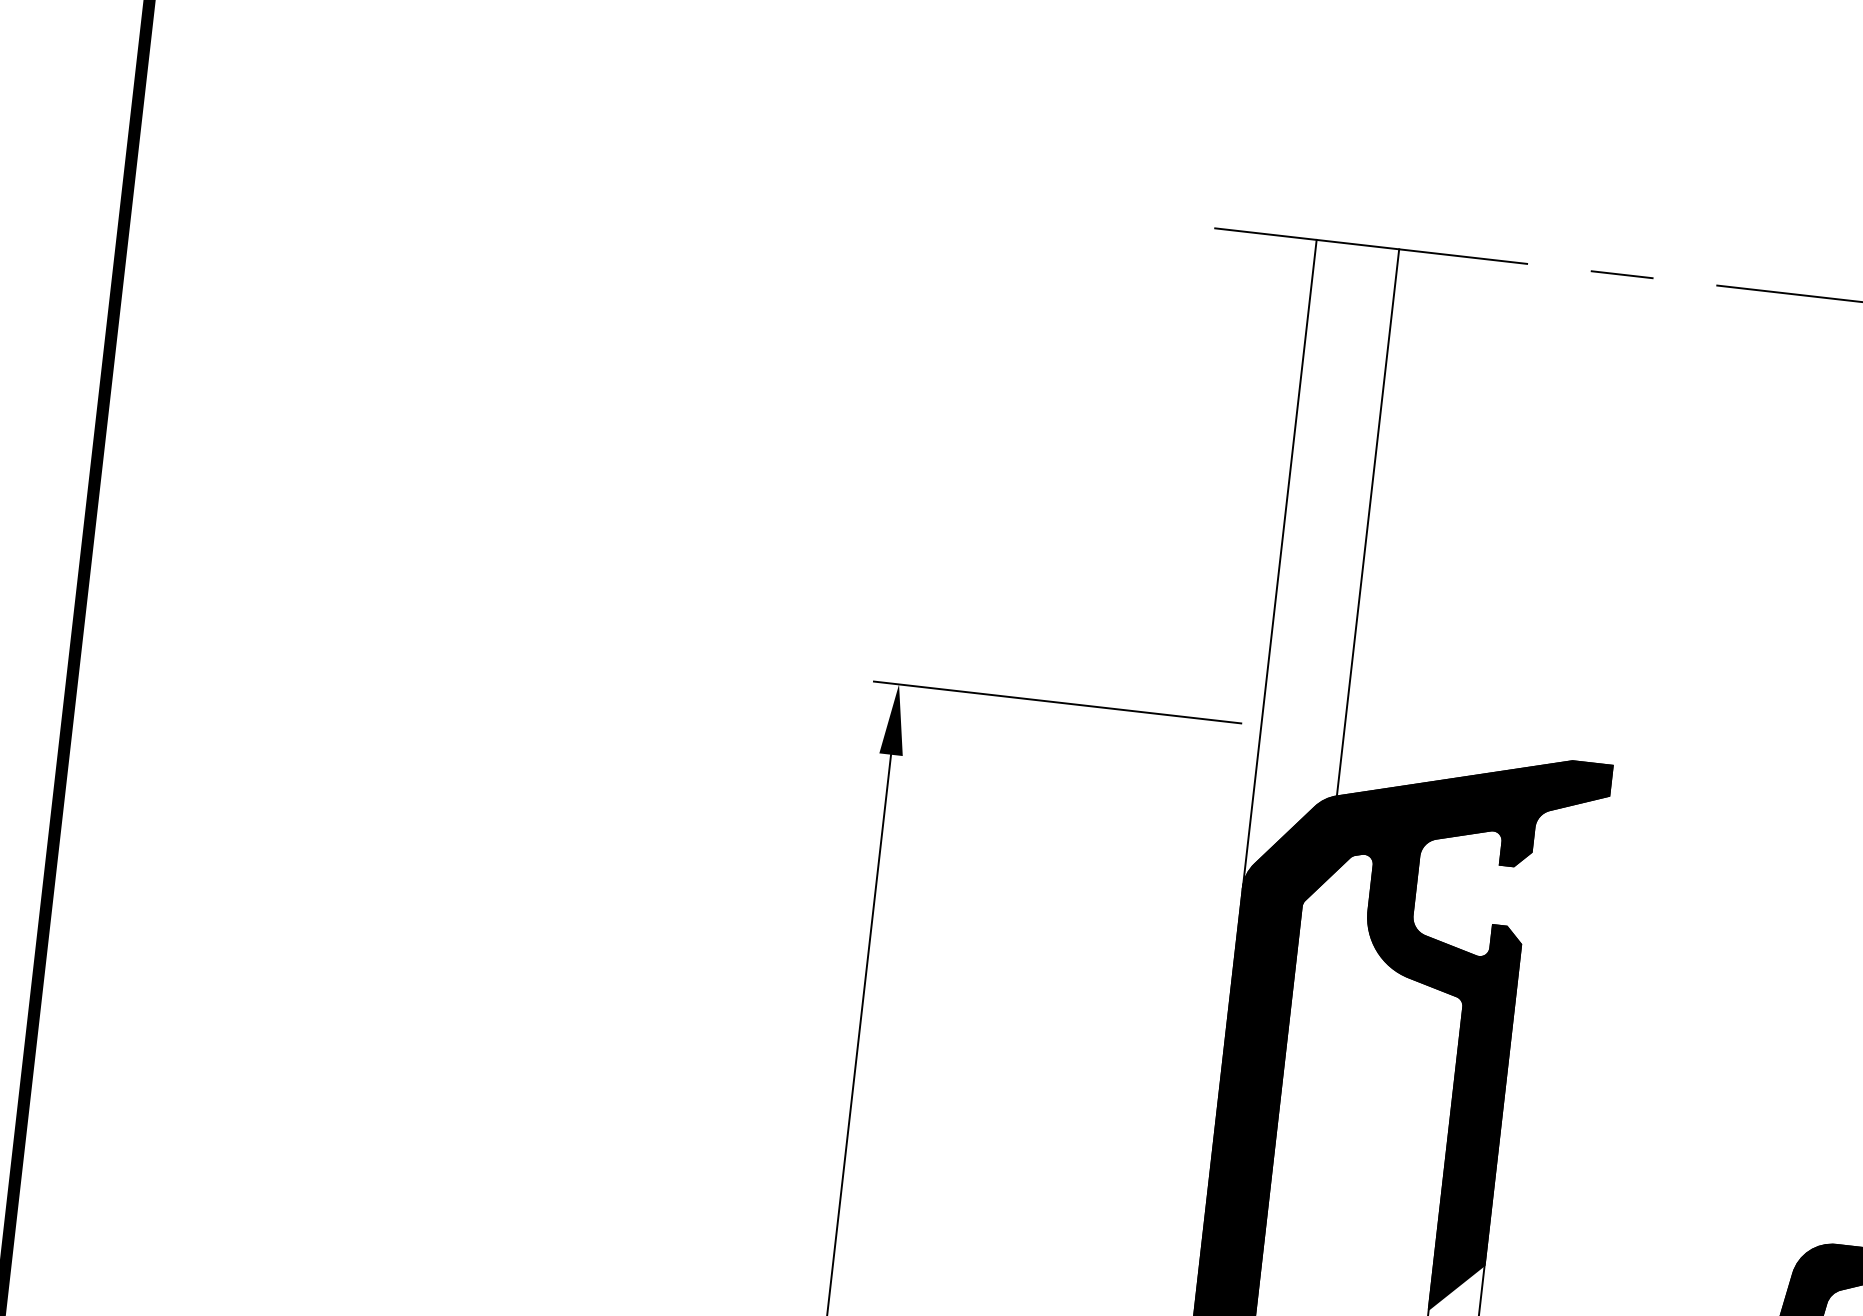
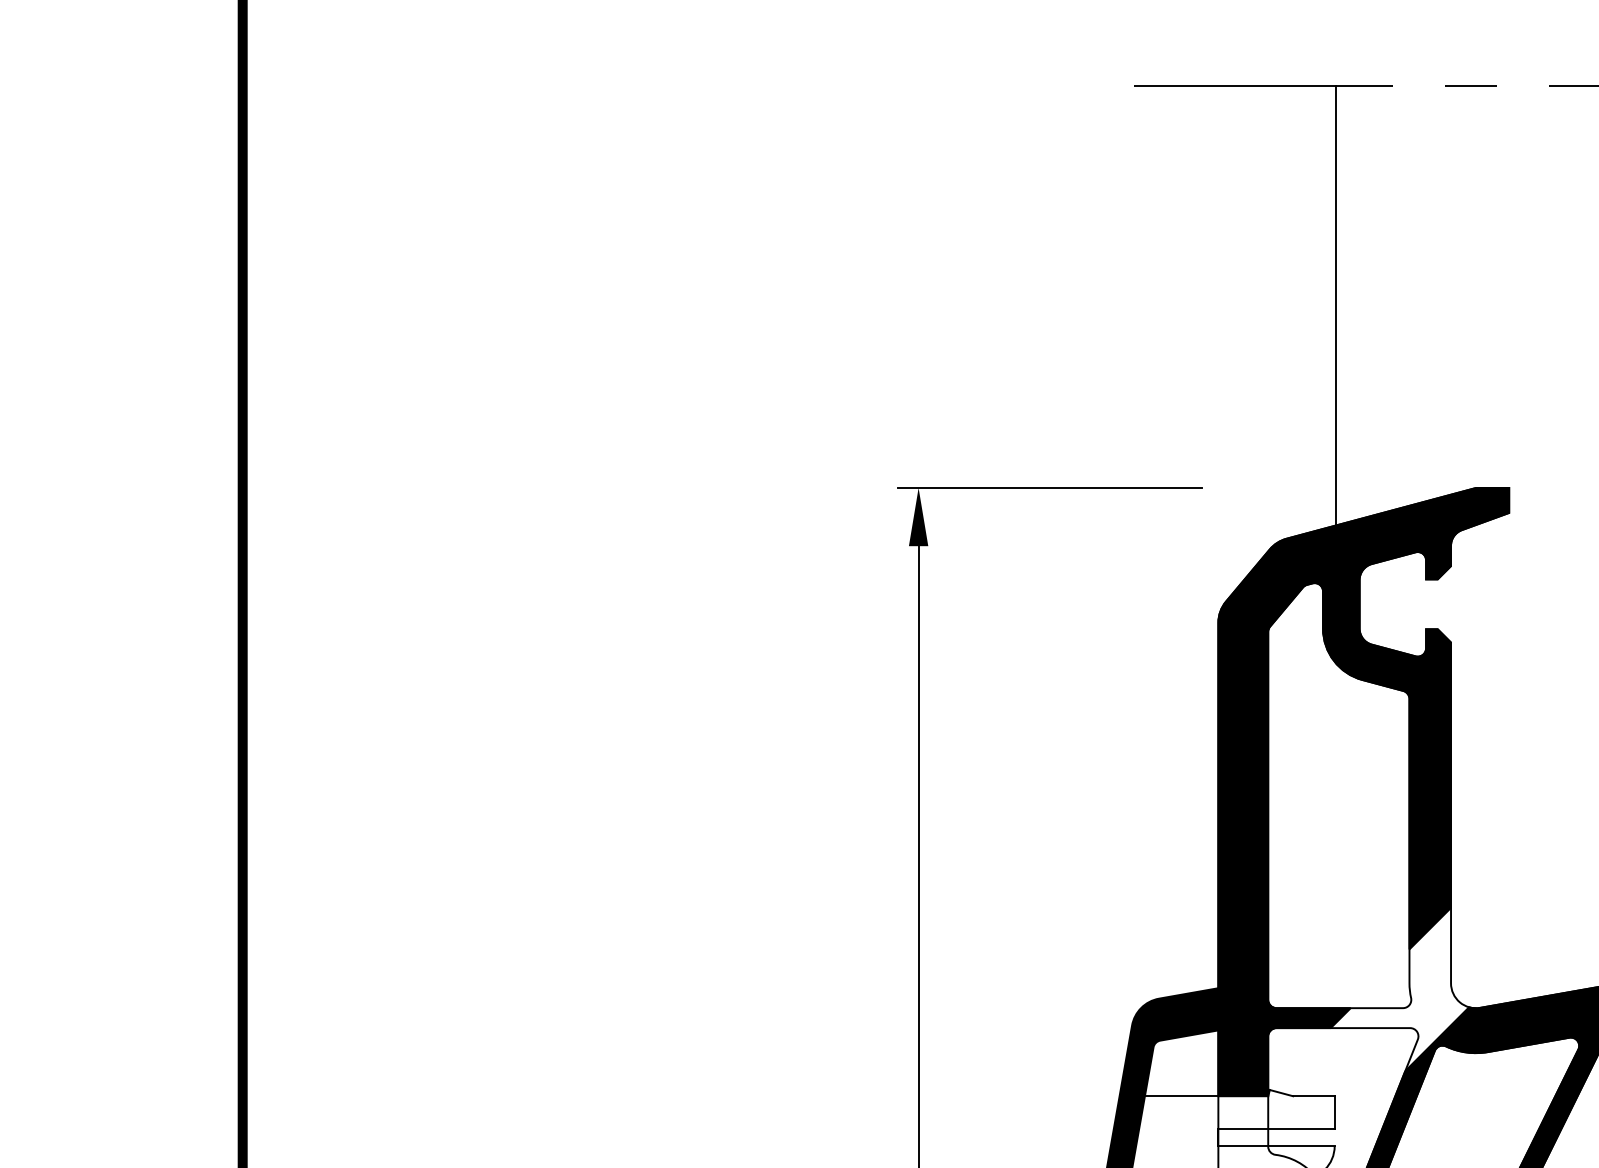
line: (1367, 522) -> (1335, 312), moved
line: (1279, 564) -> (1218, 354), removed

